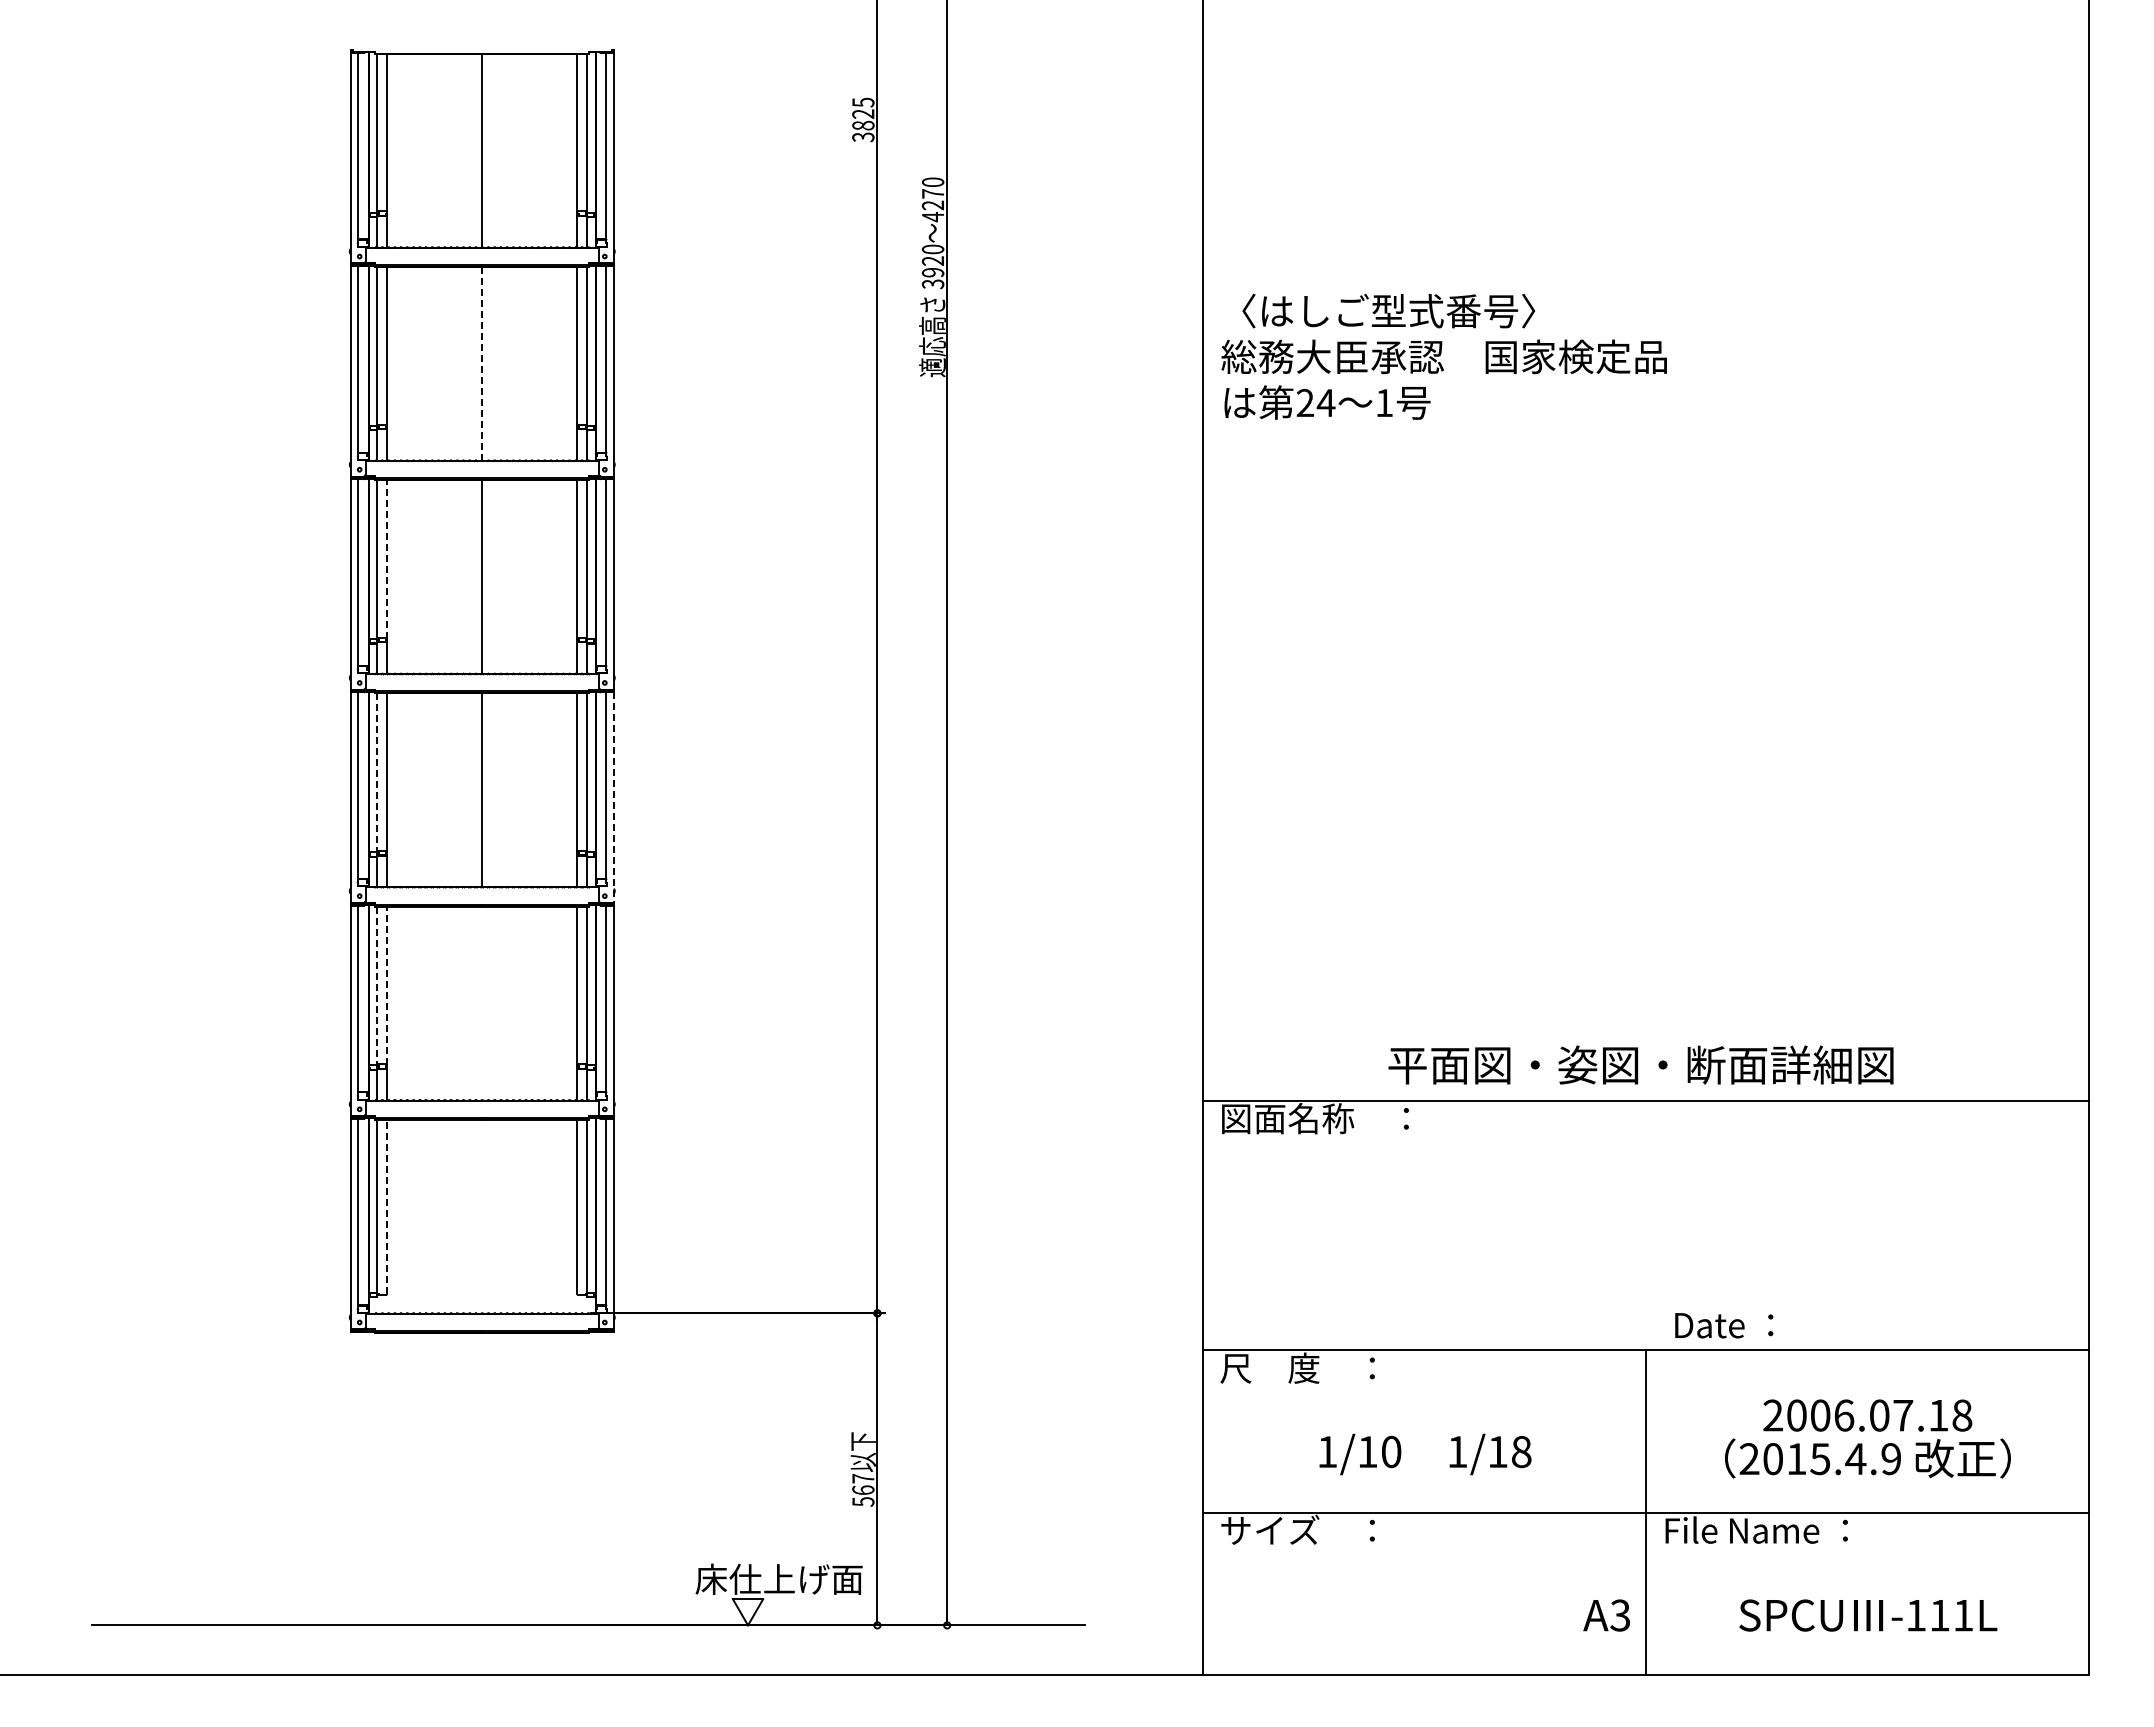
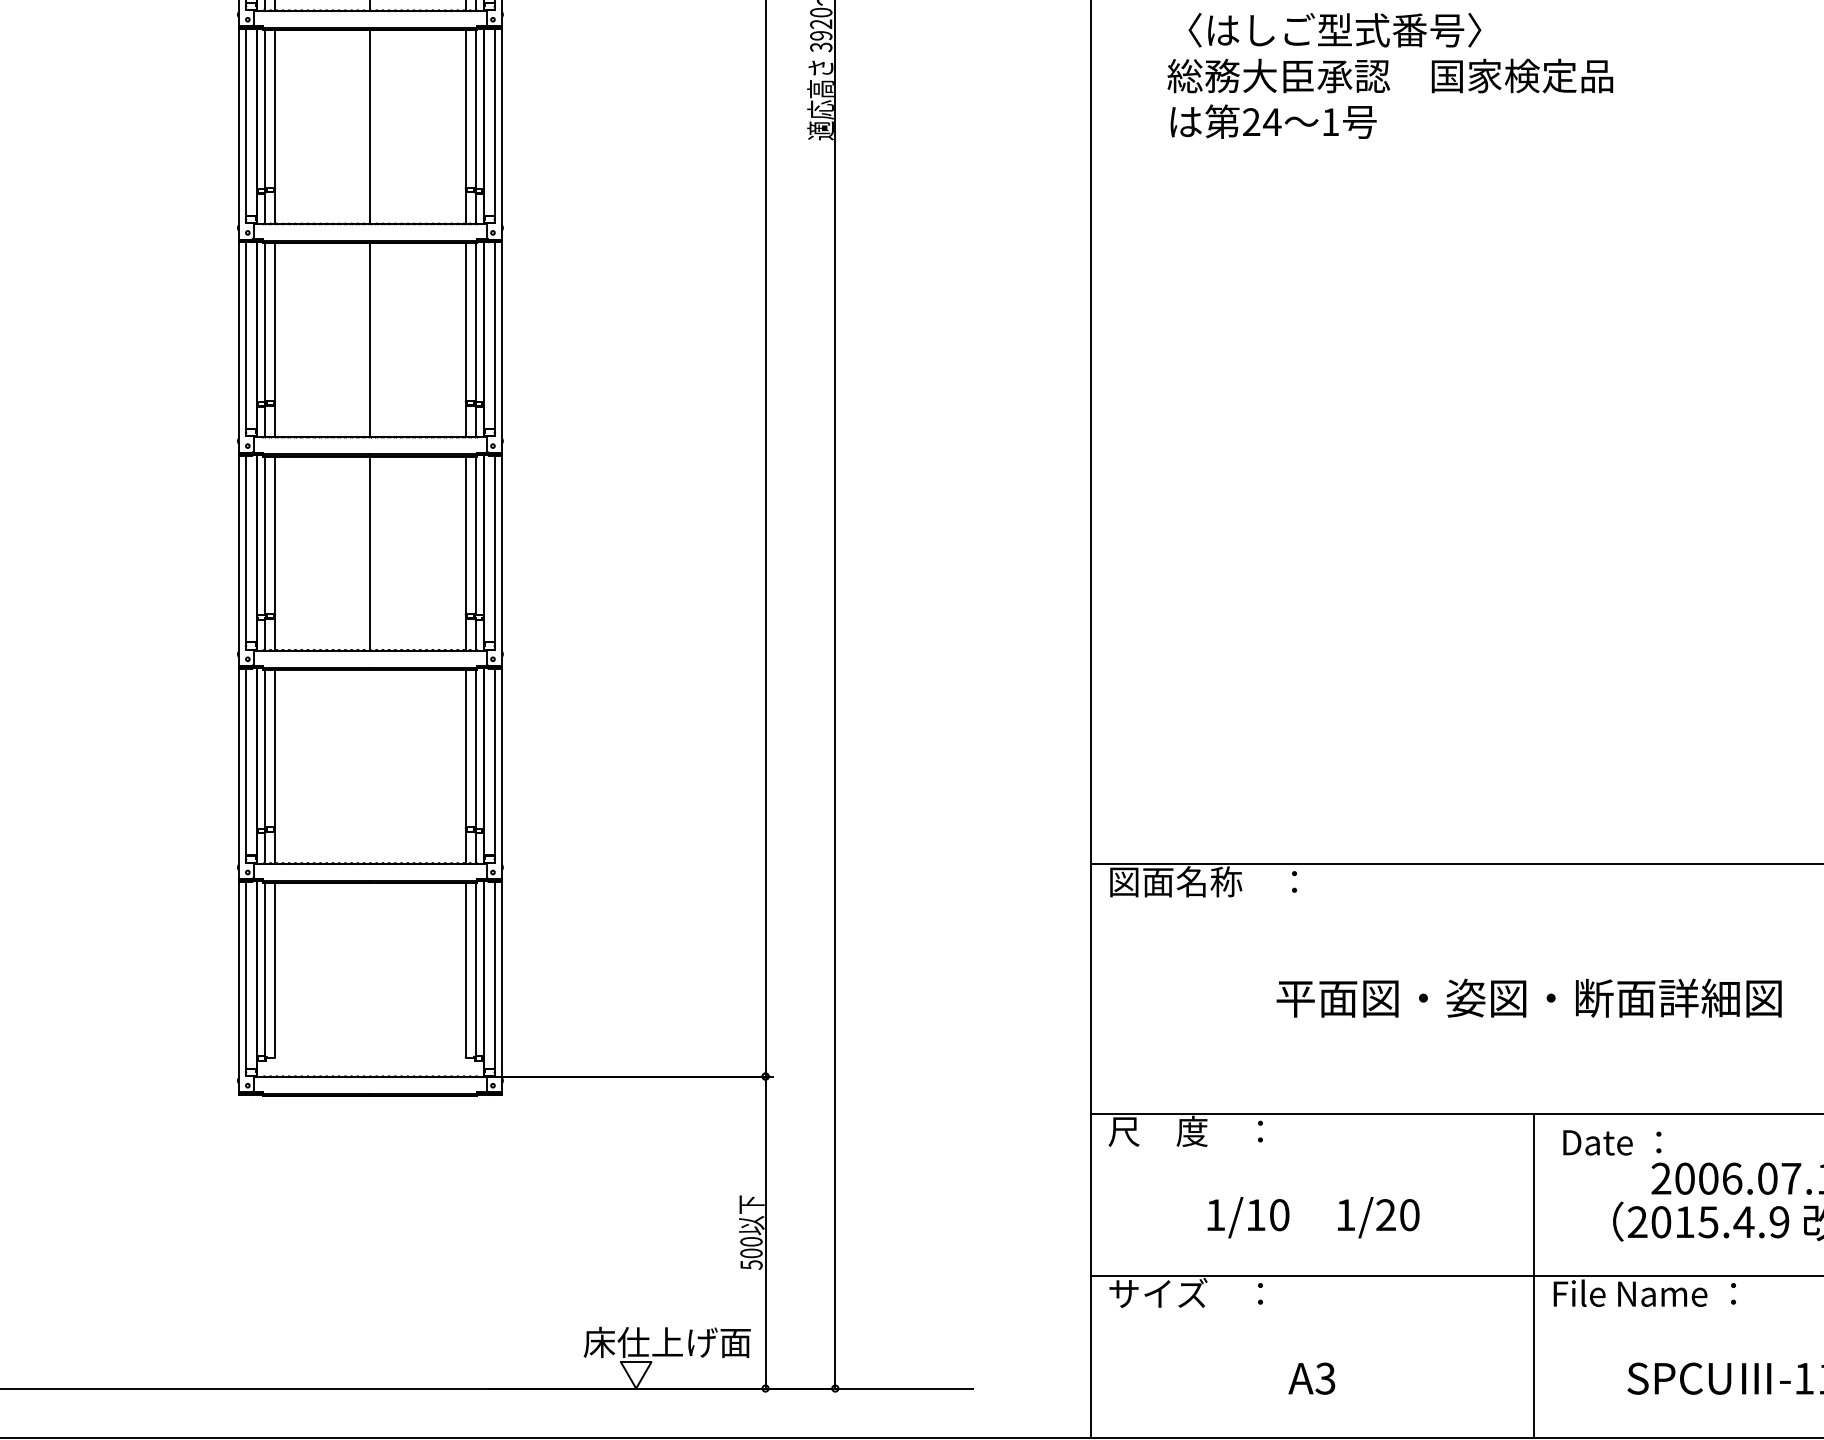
text: (1443, 356) -> (1389, 75), moved
line: (482, 363) -> (370, 126), dashed -> solid
line: (387, 559) -> (275, 322), dashed -> solid
line: (377, 773) -> (265, 536), dashed -> solid
line: (613, 798) -> (501, 561), dashed -> solid
line: (387, 985) -> (275, 748), dashed -> solid
line: (377, 986) -> (265, 749), dashed -> solid
text: (1640, 1064) -> (1528, 997), moved
line: (387, 1206) -> (275, 969), dashed -> solid
text: (1724, 1325) -> (1612, 1142), moved
text: (1509, 1451) -> (1397, 1214), 1/18 -> 1/20
text: (863, 1483) -> (751, 1246), 567 -> 500
text: (1606, 1615) -> (1311, 1378), moved

